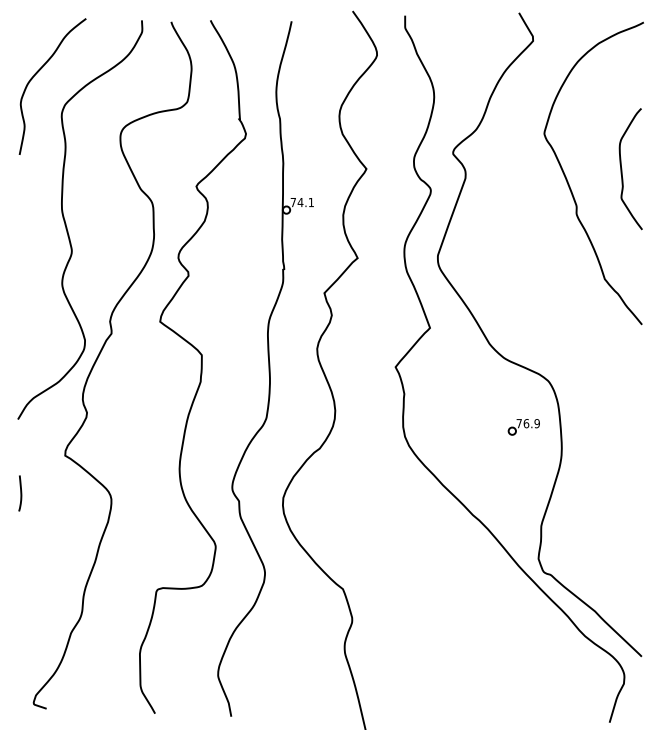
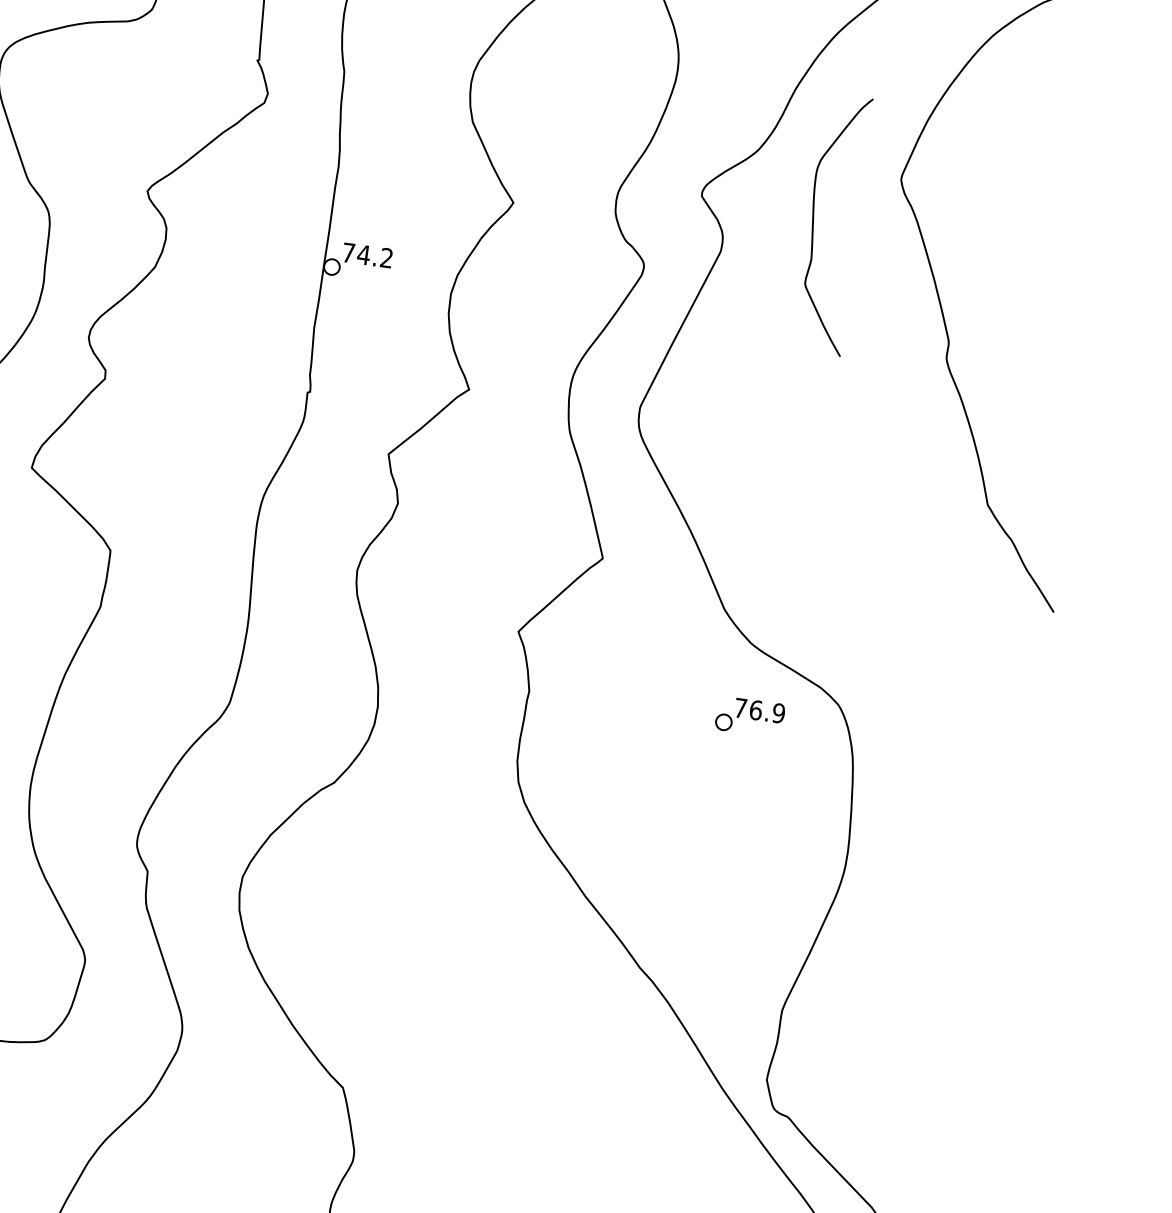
curve: (622, 169) -> (815, 223), moved
text: (310, 201) -> (385, 255), 74.1 -> 74.2
part: (523, 427) -> (748, 717), moved

